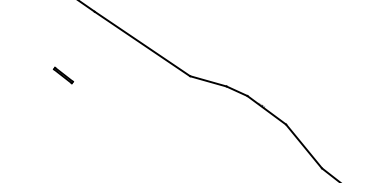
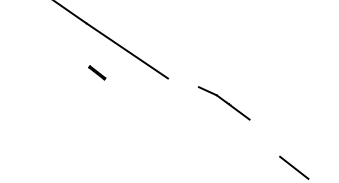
line: (63, 75) -> (97, 72), moved
line: (207, 80) -> (182, 82), removed
line: (303, 145) -> (264, 137), removed

